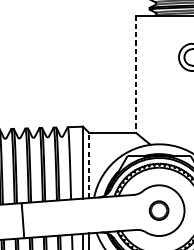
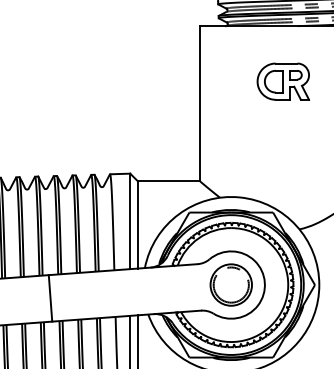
line: (135, 73) -> (200, 103), dashed -> solid
line: (89, 165) -> (138, 225), dashed -> solid
part: (158, 210) -> (230, 284), size x1.67

